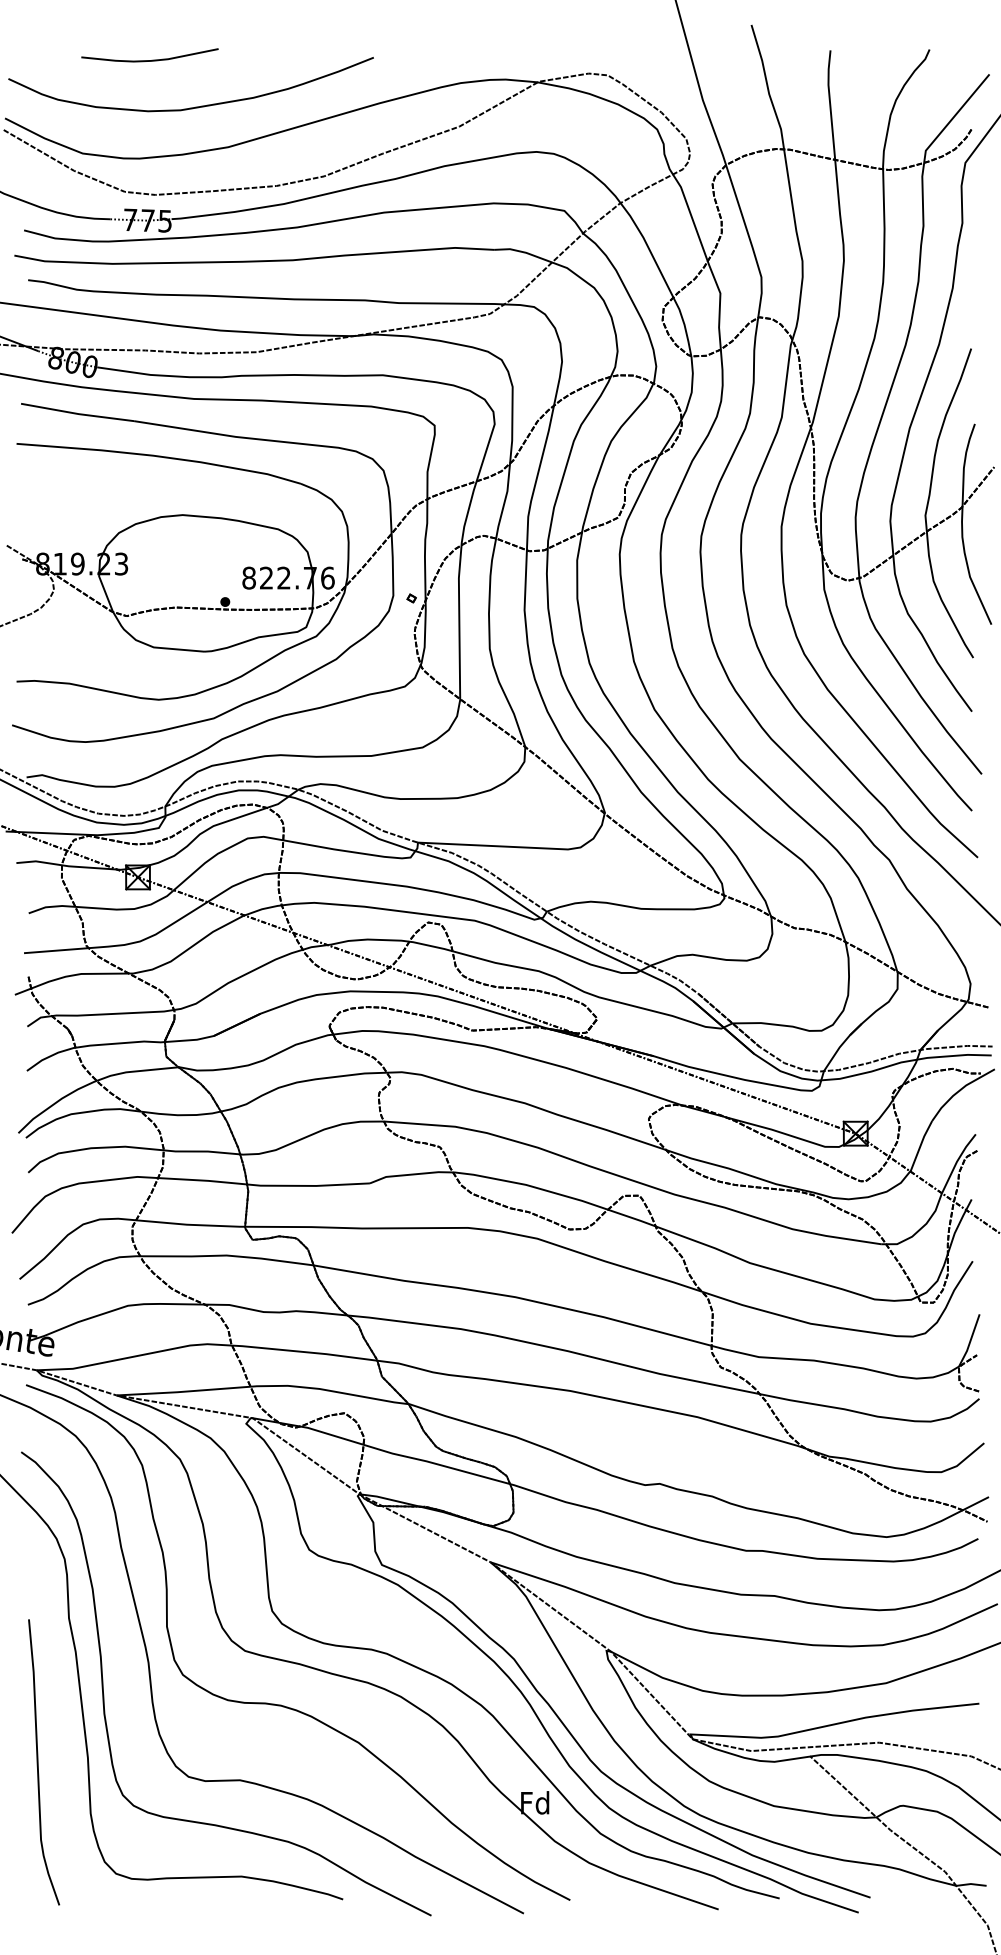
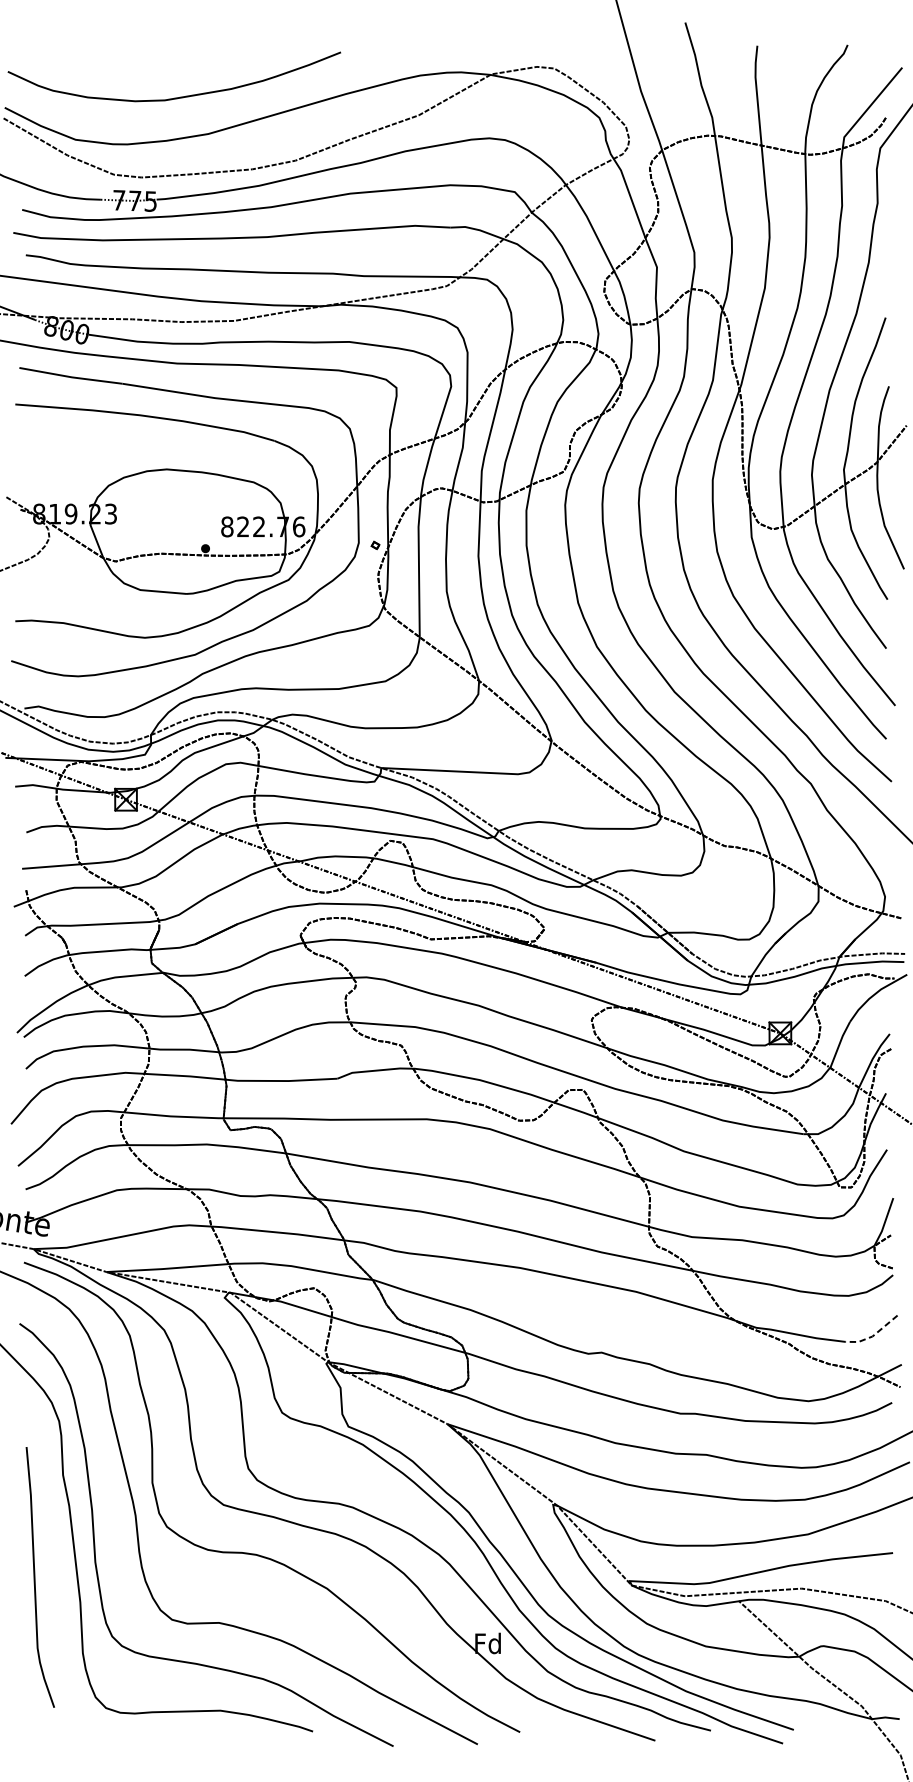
curve: (152, 59) -> (139, 54), removed
line: (957, 1465) -> (873, 1335), solid -> dashed
curve: (38, 1762) -> (35, 1577), moved

